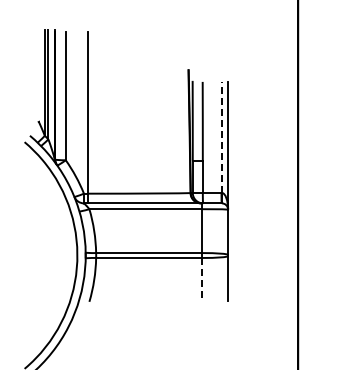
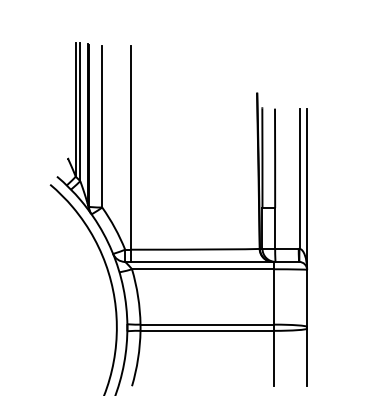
line: (222, 137) -> (299, 178), dashed -> solid
line: (202, 279) -> (274, 358), dashed -> solid

